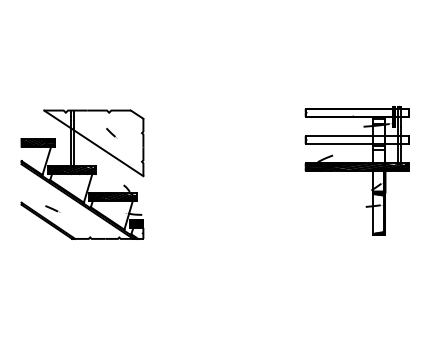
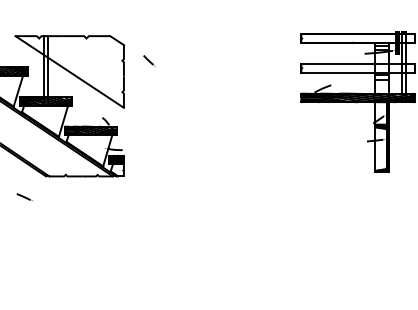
line: (111, 133) -> (149, 61), moved
line: (52, 208) -> (24, 196), moved

